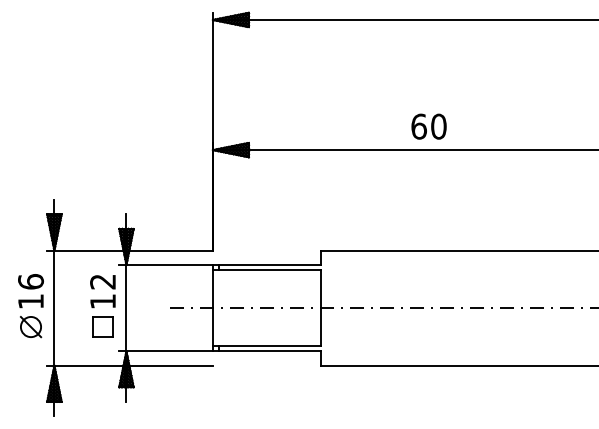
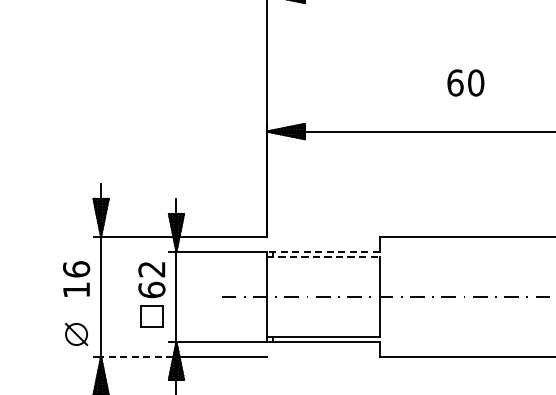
text: (428, 126) -> (465, 82), moved
line: (266, 264) -> (322, 251), solid -> dashed
line: (267, 270) -> (324, 257), solid -> dashed
text: (103, 301) -> (152, 289), 12 -> 62
part: (31, 327) -> (77, 334), moved
line: (89, 365) -> (137, 356), solid -> dashed

